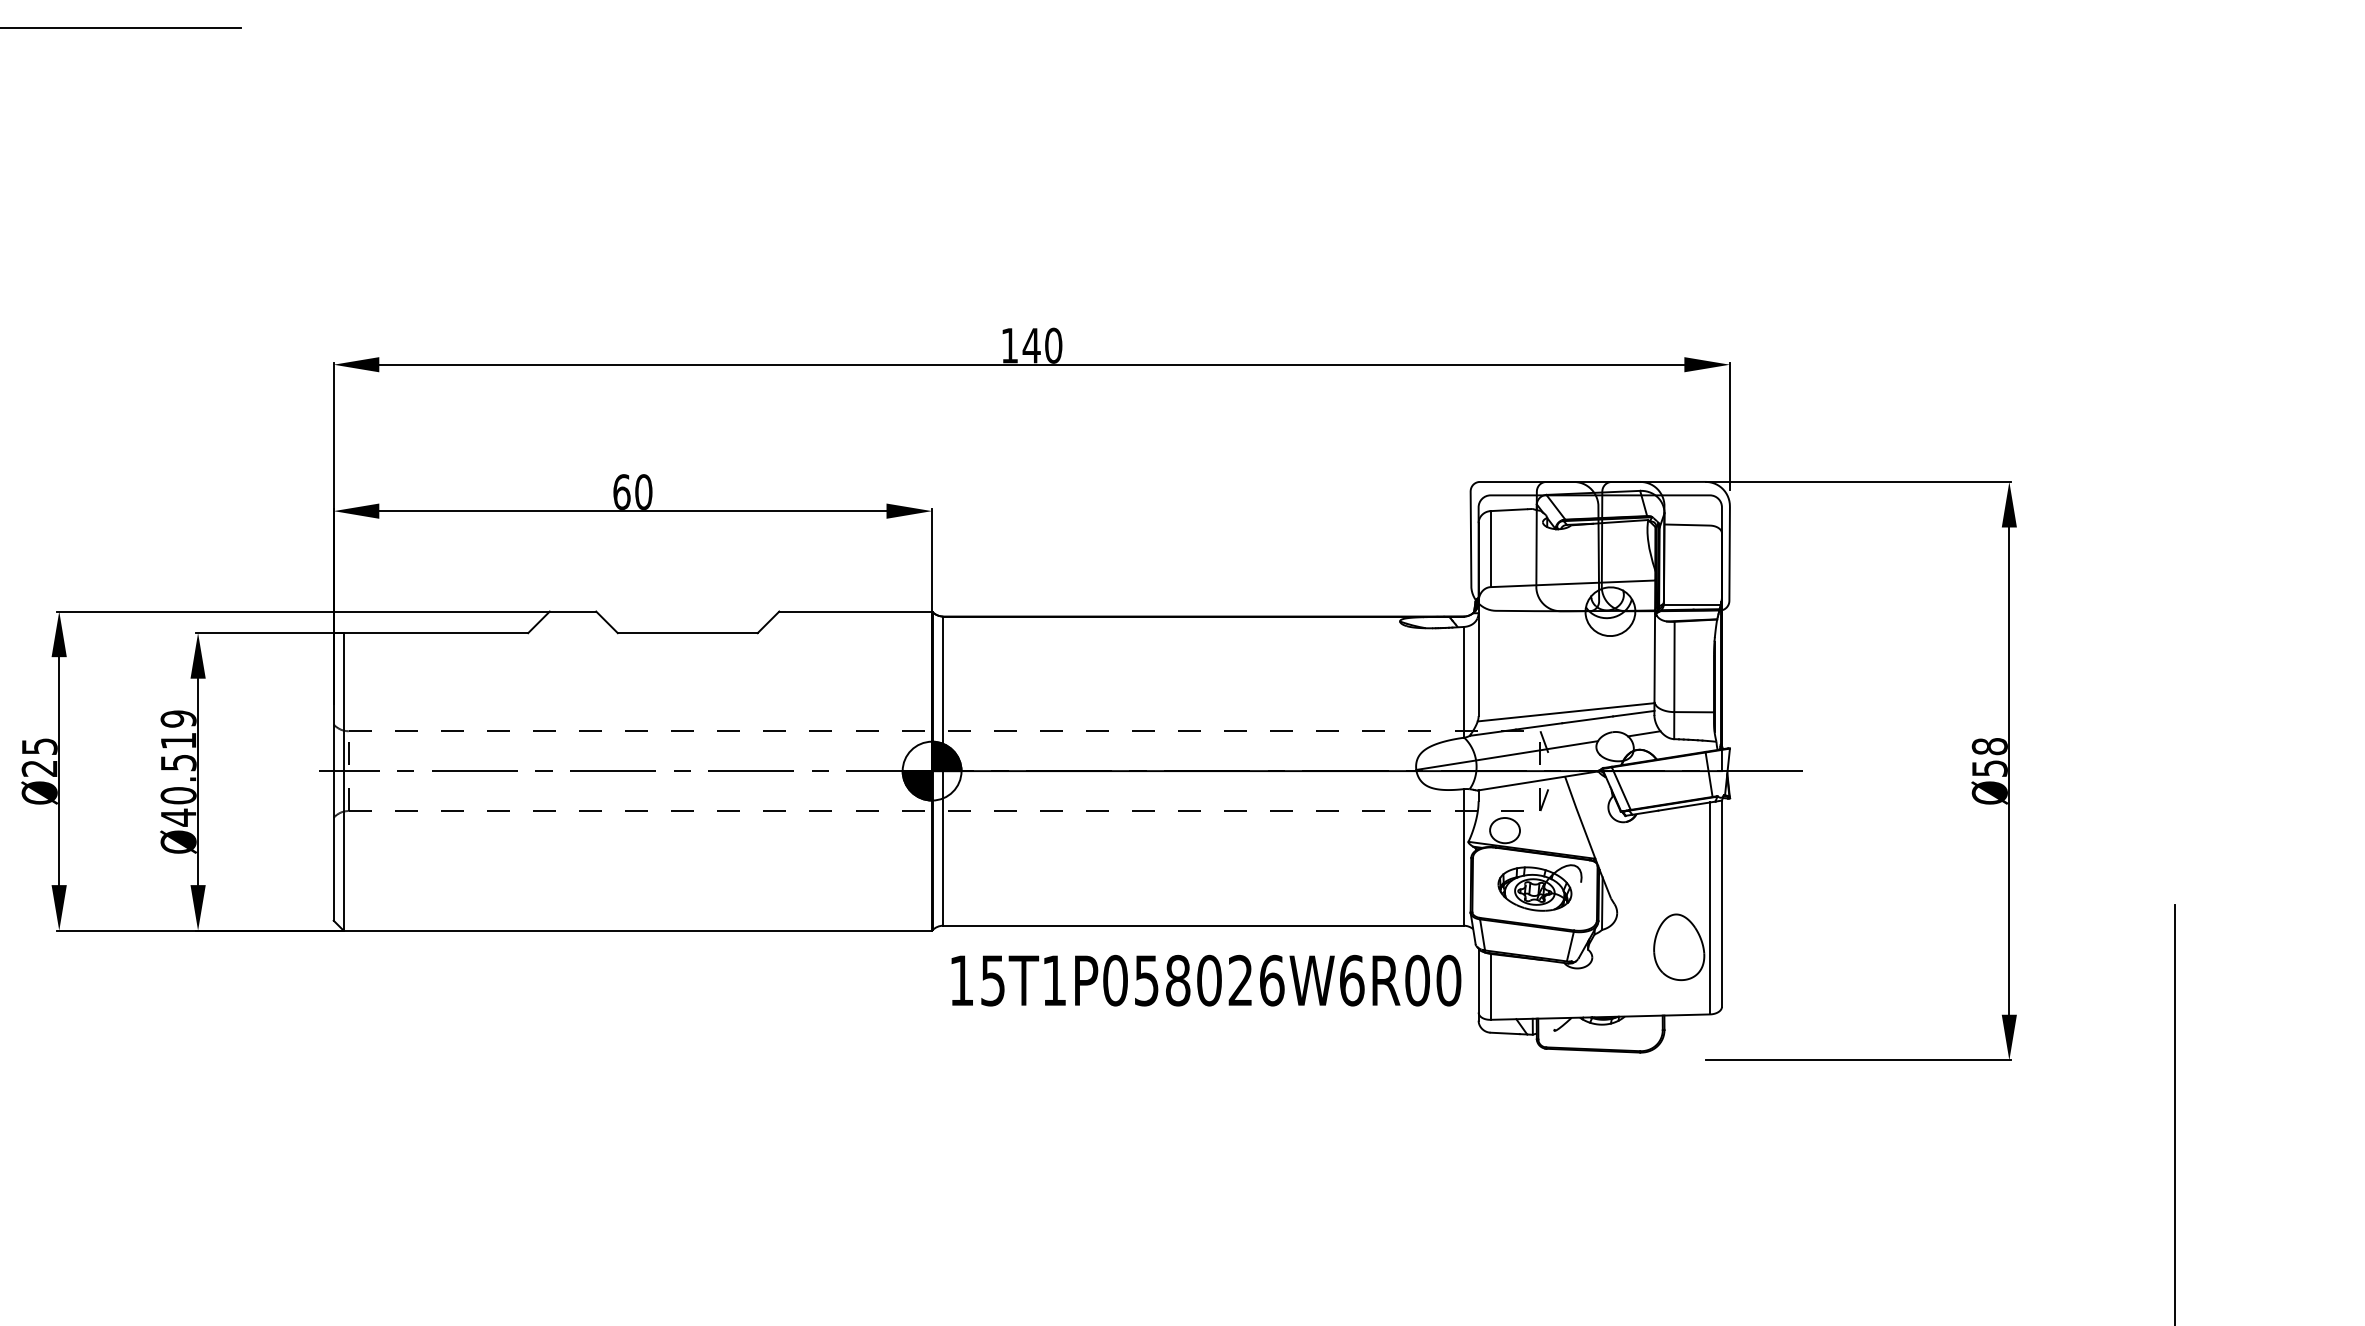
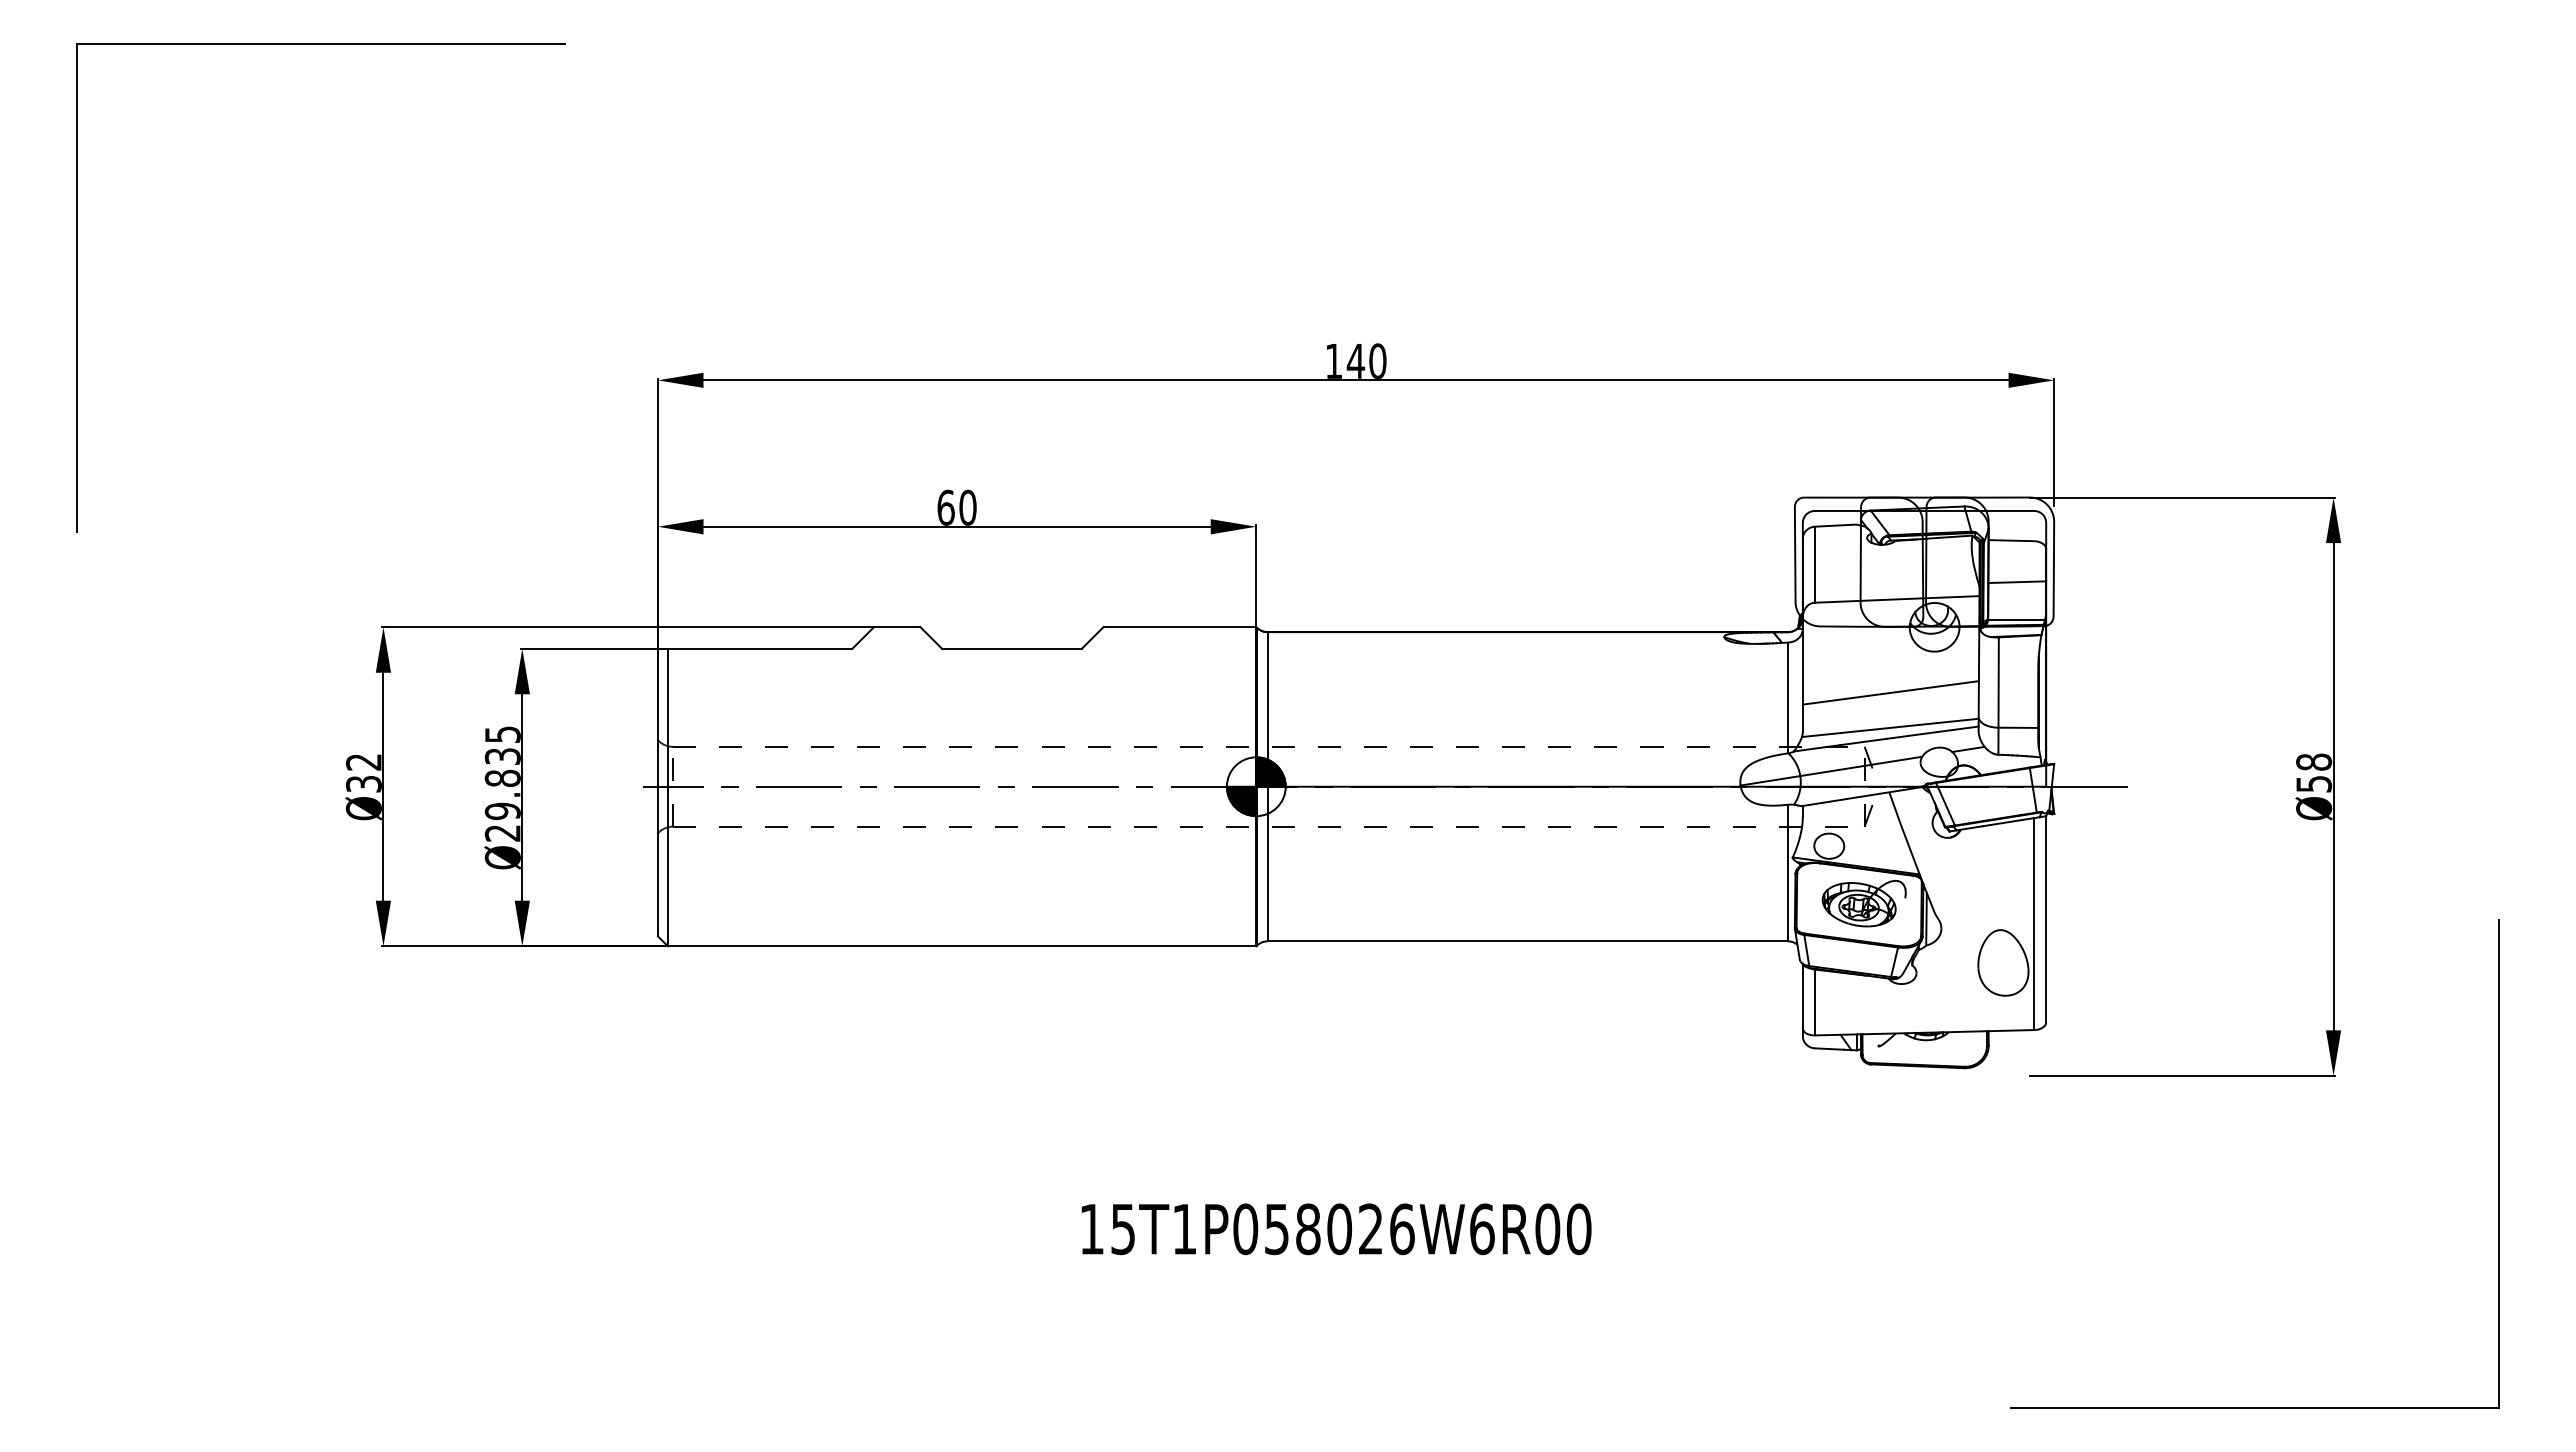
line: (1693, 566) -> (2017, 582), added
line: (1566, 676) -> (1890, 692), added
text: (39, 757) -> (363, 773), Ø25 -> Ø32
text: (178, 768) -> (502, 784), Ø40.519 -> Ø29.835
text: (1206, 980) -> (1336, 1229), moved

